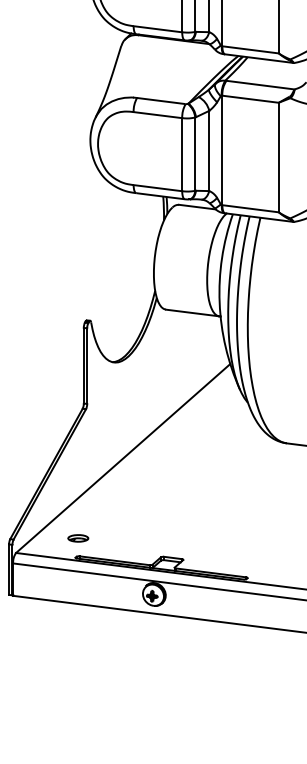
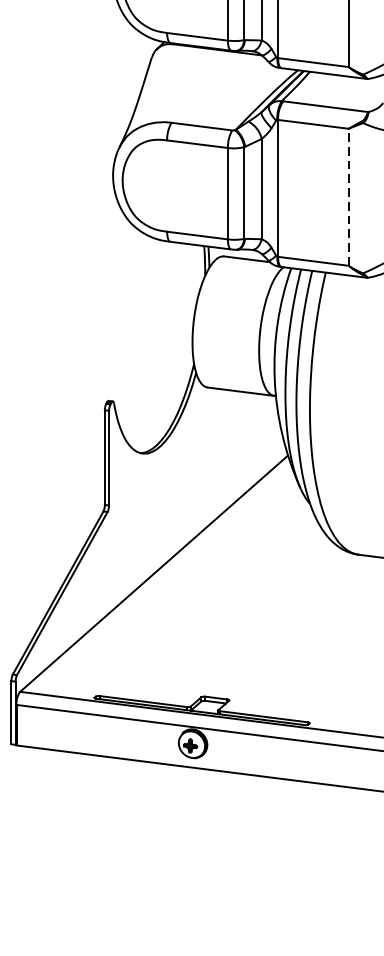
line: (278, 157) -> (348, 197), solid -> dashed
part: (78, 538) -> (98, 673), removed

